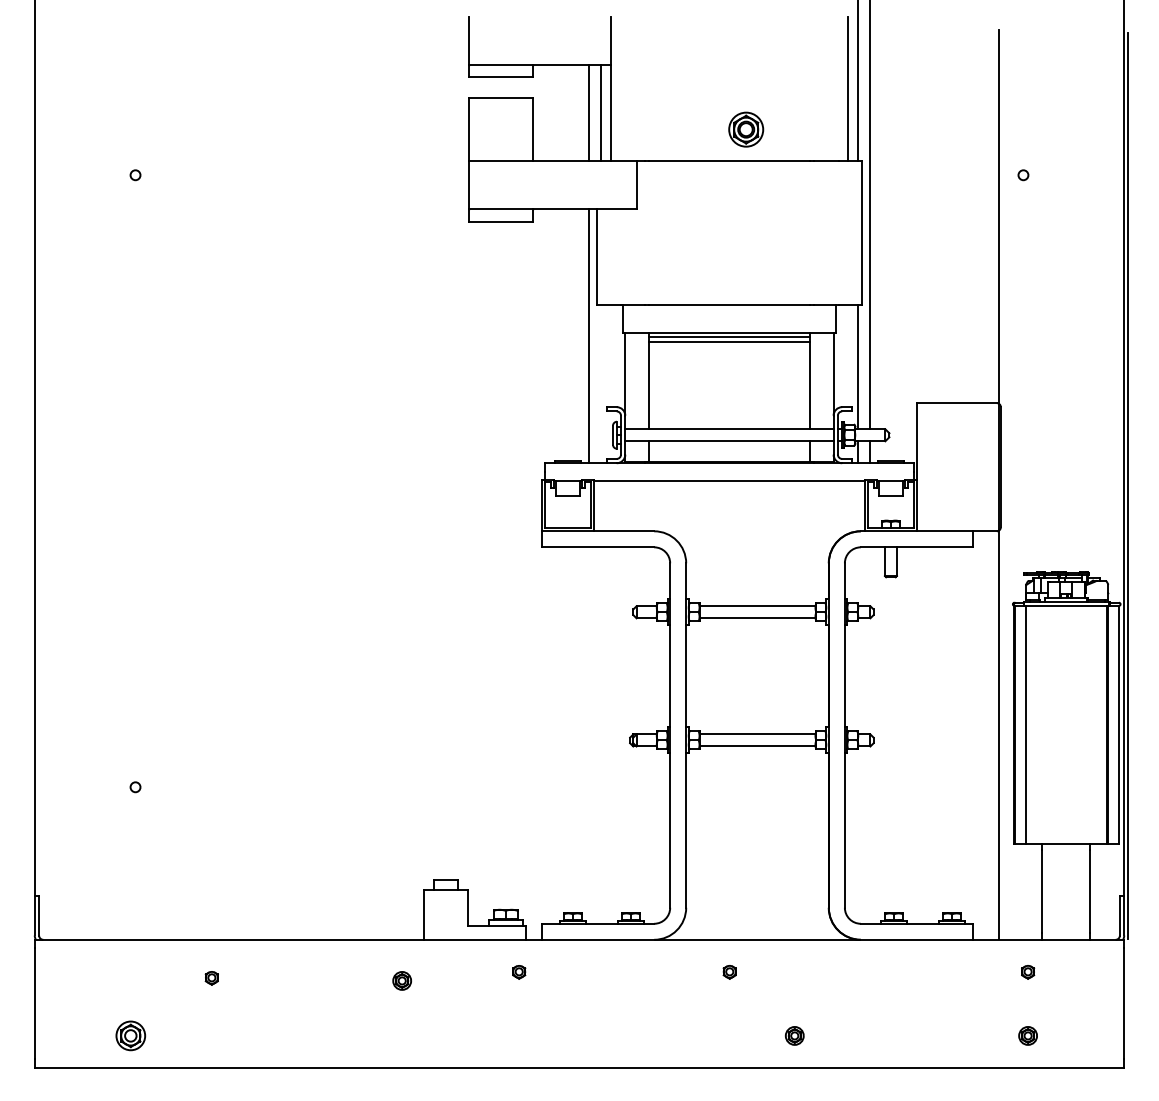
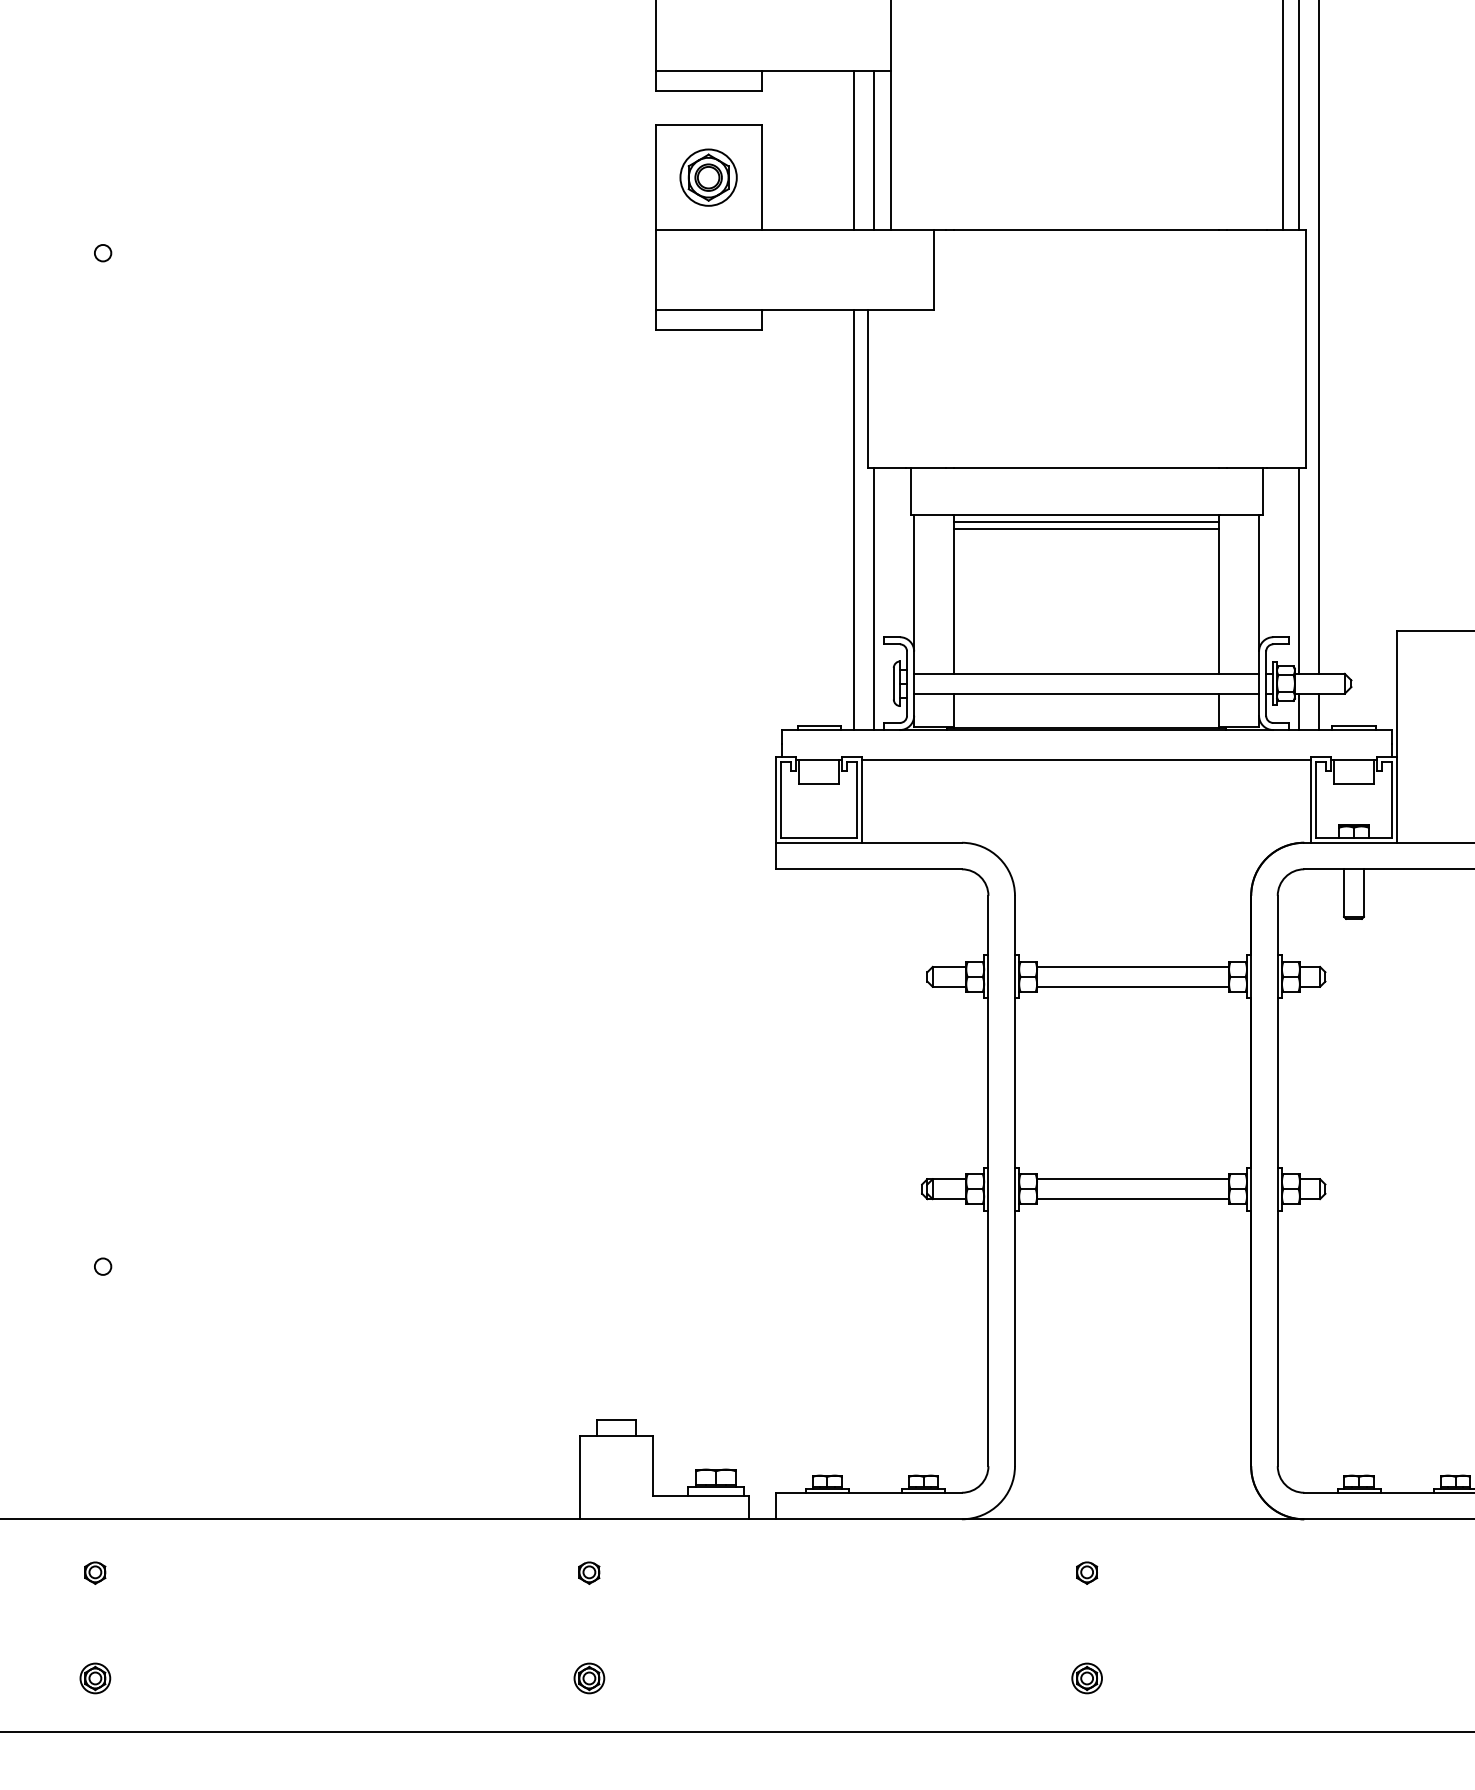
part: (746, 129) -> (709, 177), moved
line: (601, 384) -> (874, 599), added
part: (519, 972) -> (589, 1573), moved
part: (211, 978) -> (94, 1573), moved
part: (401, 980) -> (588, 1677), moved
part: (130, 1035) -> (94, 1677), size x0.62
part: (794, 1035) -> (1086, 1677), moved

